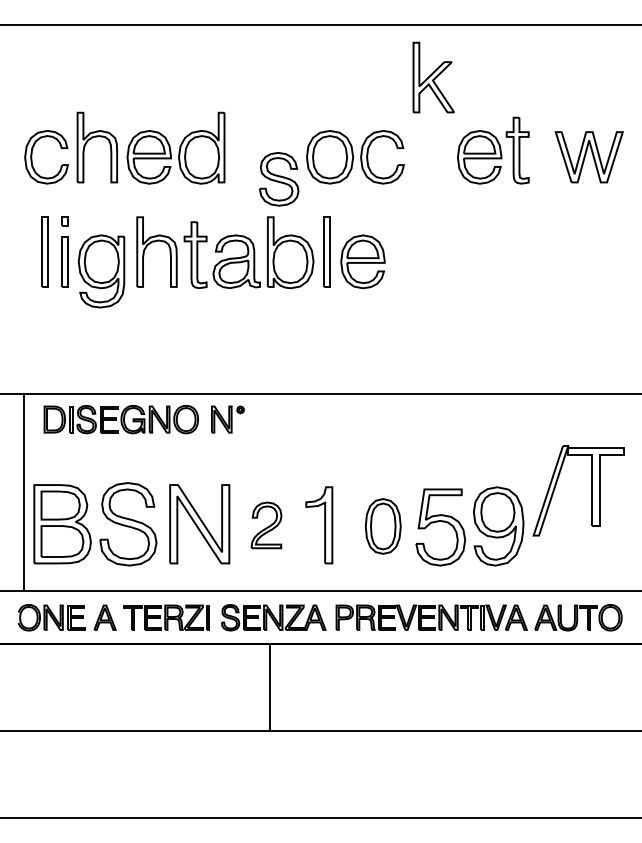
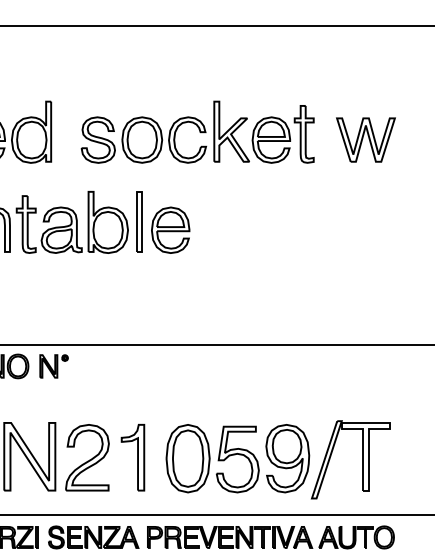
part: (433, 77) -> (231, 131), moved
part: (279, 179) -> (98, 140), moved
part: (591, 490) -> (361, 459), moved
part: (266, 525) -> (87, 457), size x1.67
part: (383, 526) -> (188, 458), size x1.43

